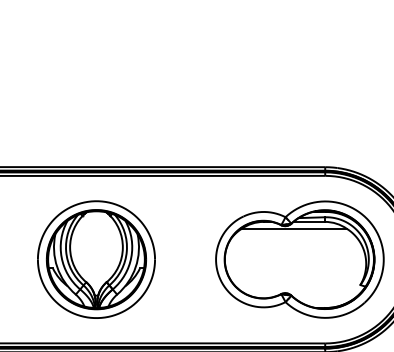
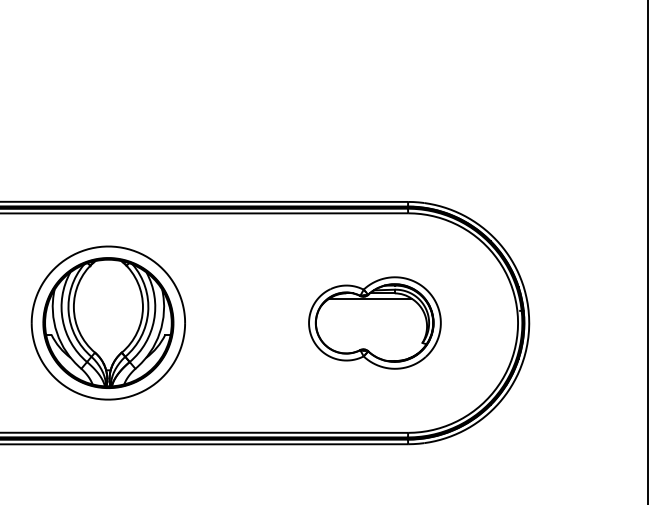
part: (299, 259) -> (374, 322), size x0.6

